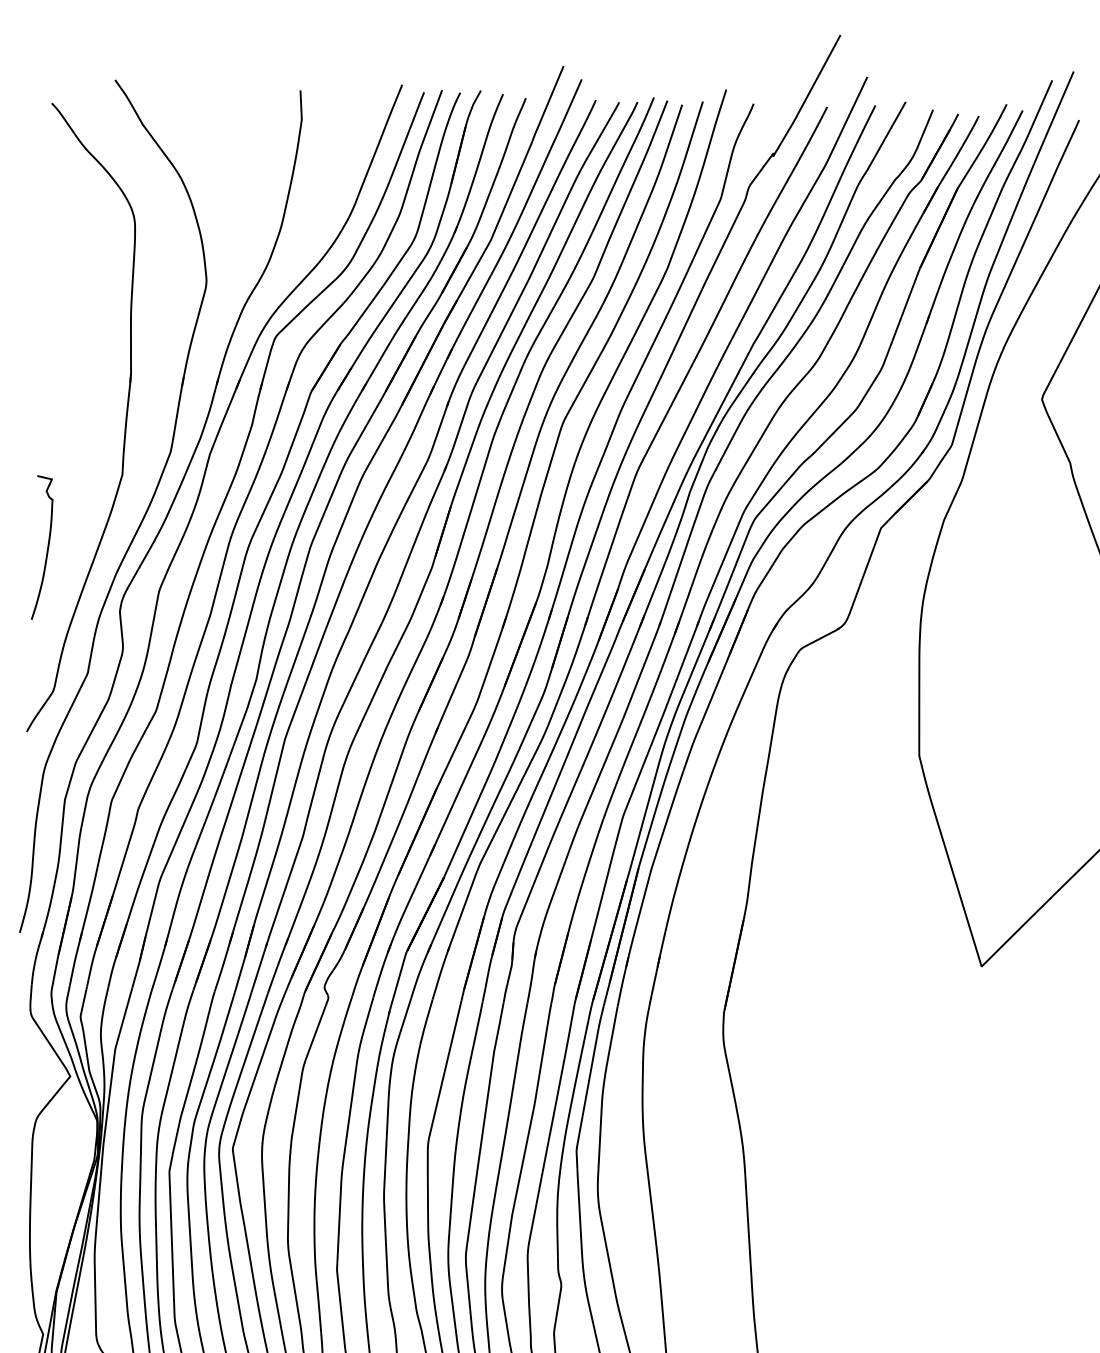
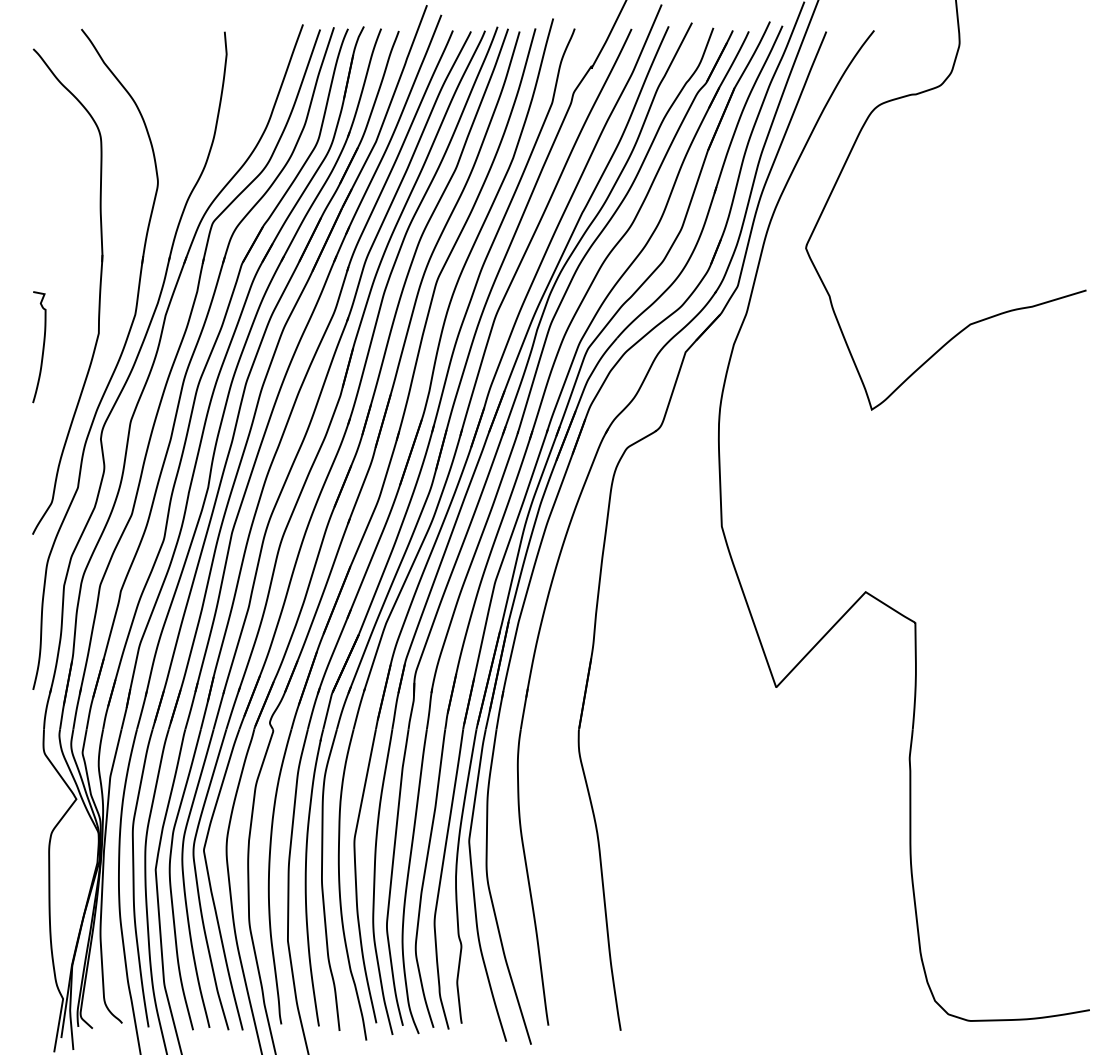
curve: (46, 548) -> (42, 347), moved

